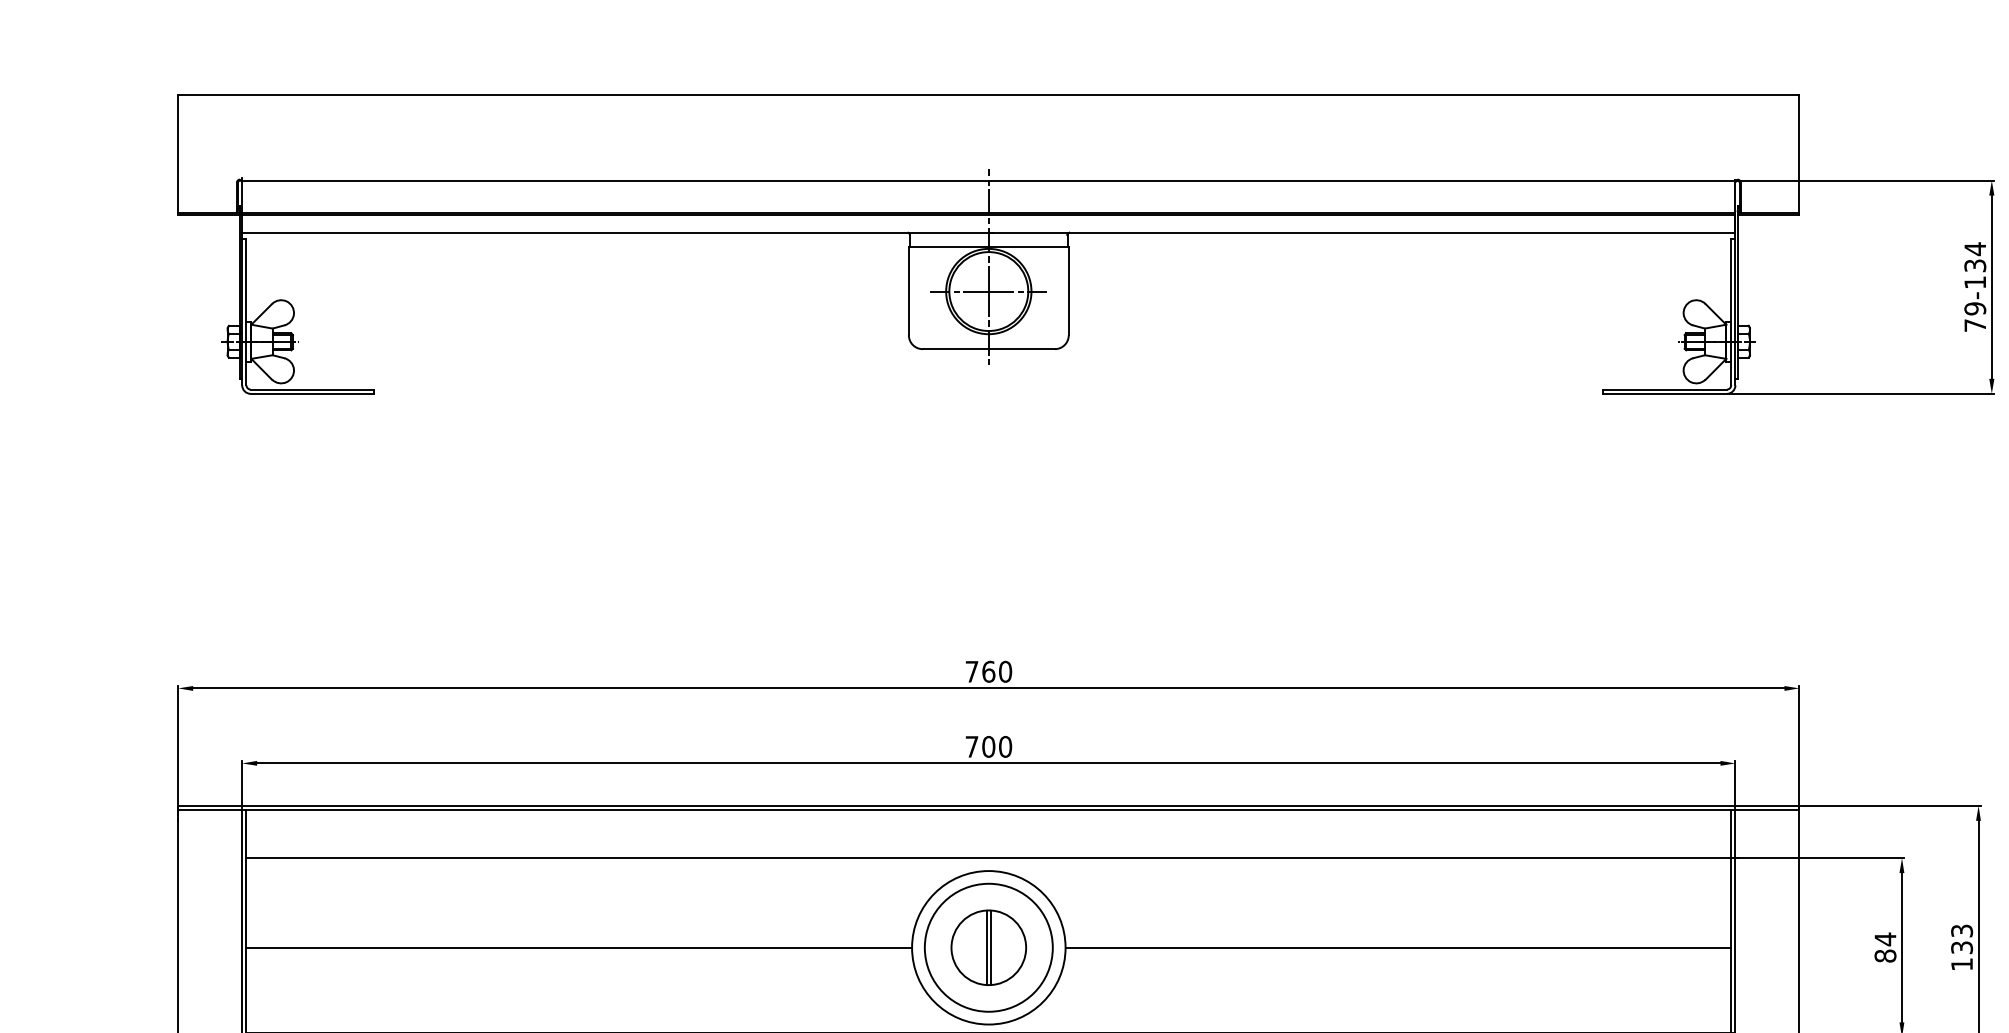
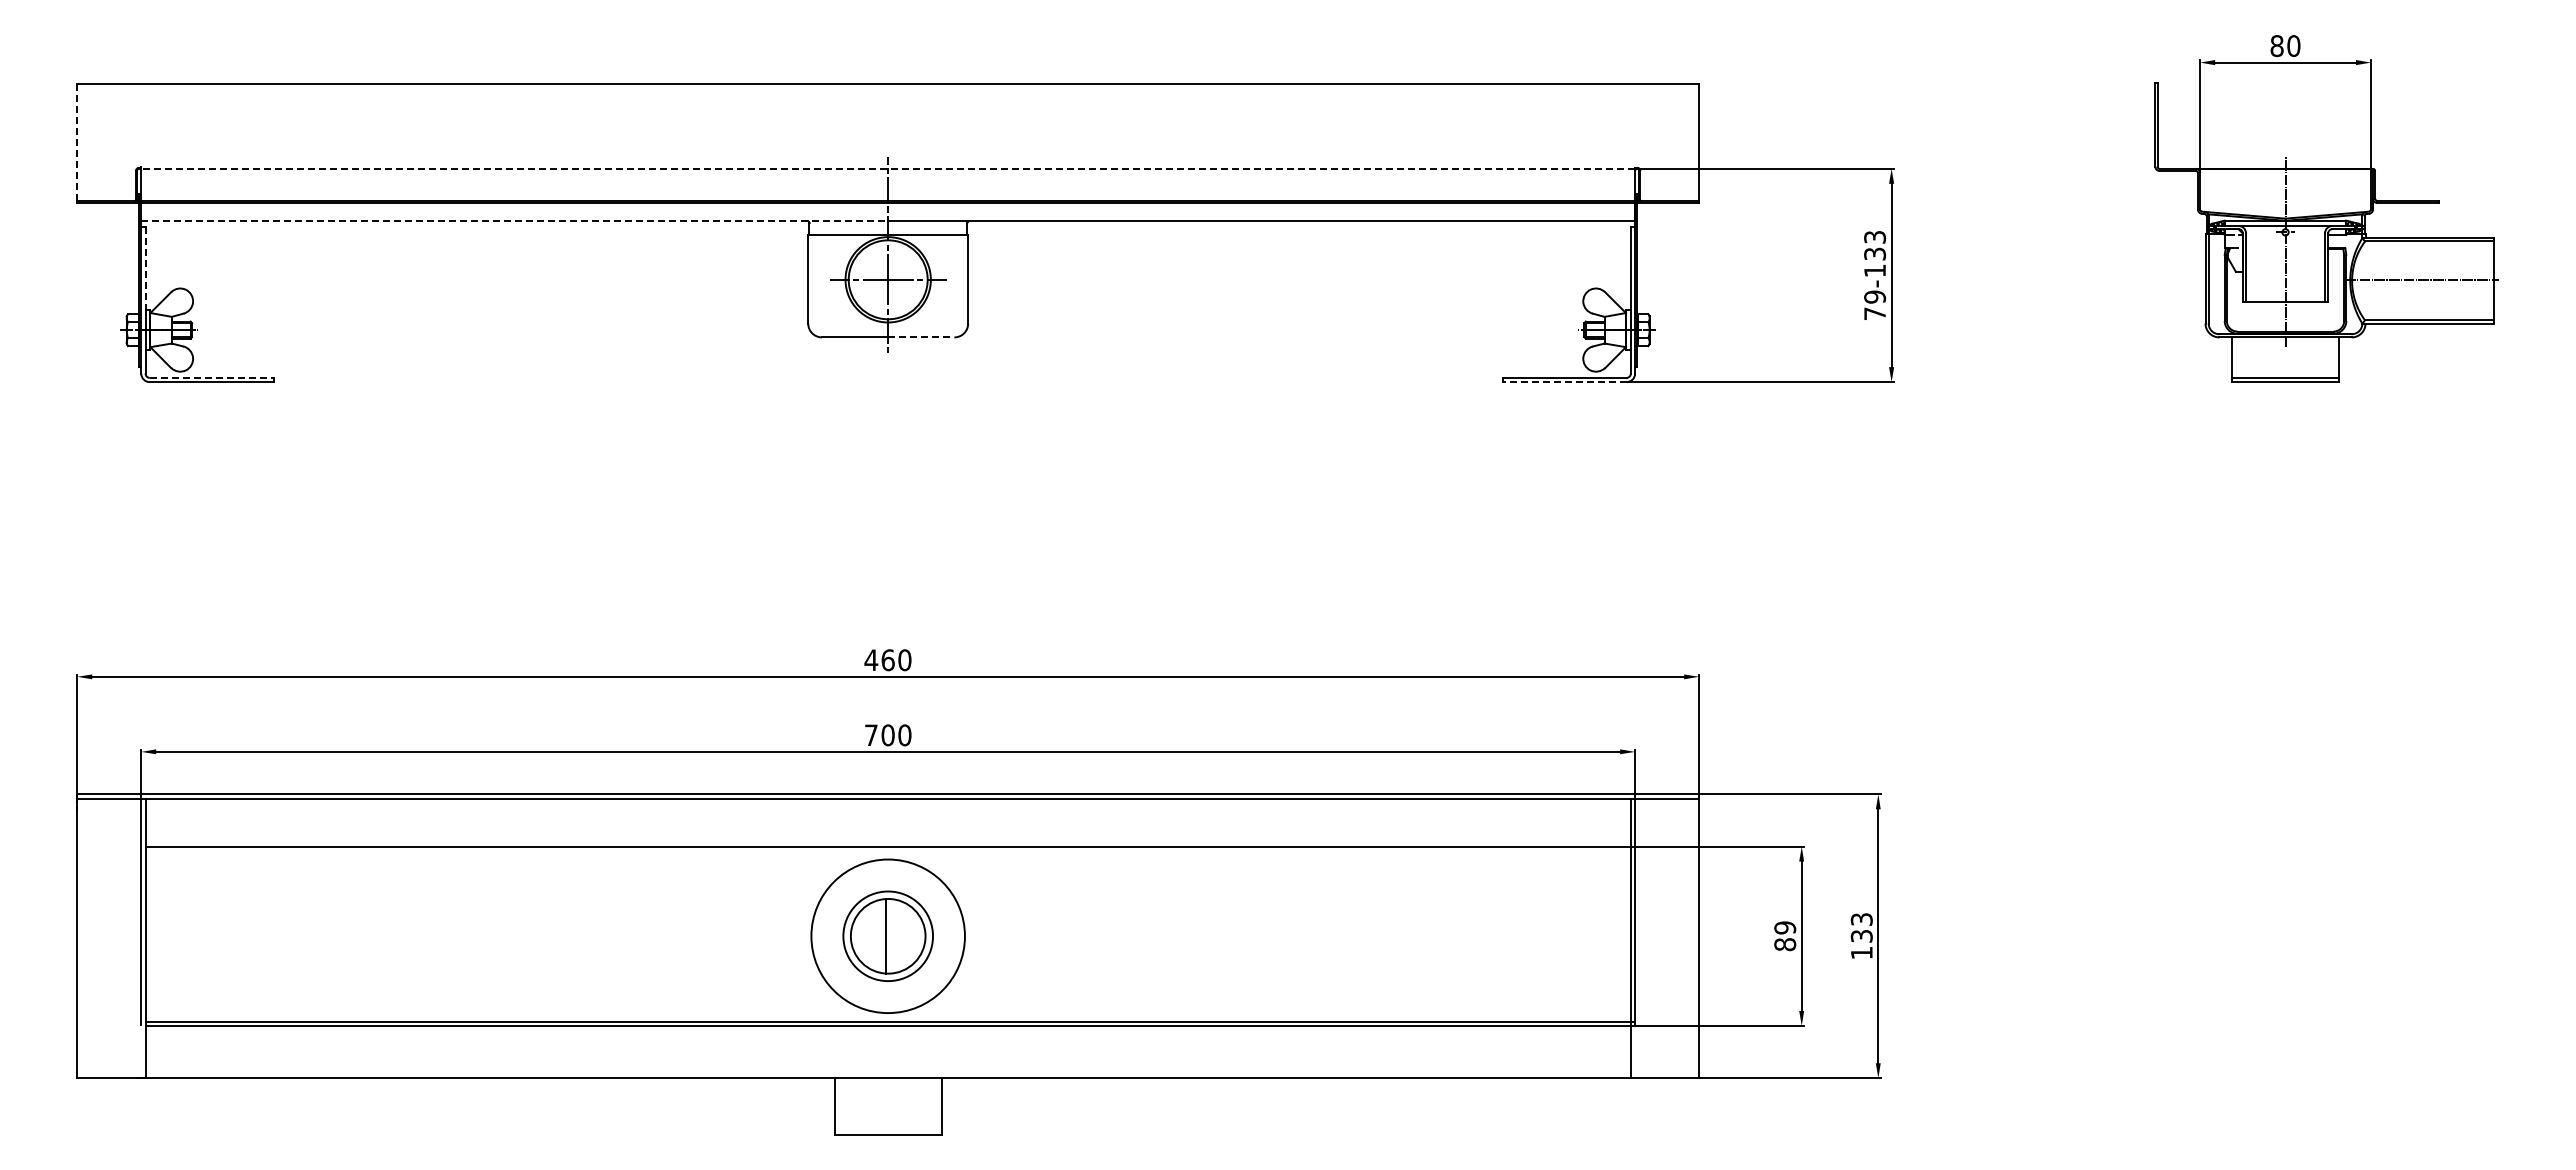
line: (178, 154) -> (77, 142), solid -> dashed
line: (989, 180) -> (888, 168), solid -> dashed
line: (618, 232) -> (517, 220), solid -> dashed
text: (1975, 249) -> (1875, 237), 79-134 -> 79-133
line: (246, 280) -> (145, 268), solid -> dashed
line: (1022, 349) -> (921, 337), solid -> dashed
line: (312, 389) -> (211, 377), solid -> dashed
line: (1664, 394) -> (1564, 382), solid -> dashed
text: (972, 671) -> (871, 659), 760 -> 460
text: (1885, 938) -> (1785, 927), 84 -> 89
line: (579, 947) -> (478, 936), removed
circle: (989, 947) -> (888, 936), size x0.7
line: (991, 947) -> (890, 936), removed
line: (1397, 947) -> (1297, 936), removed

